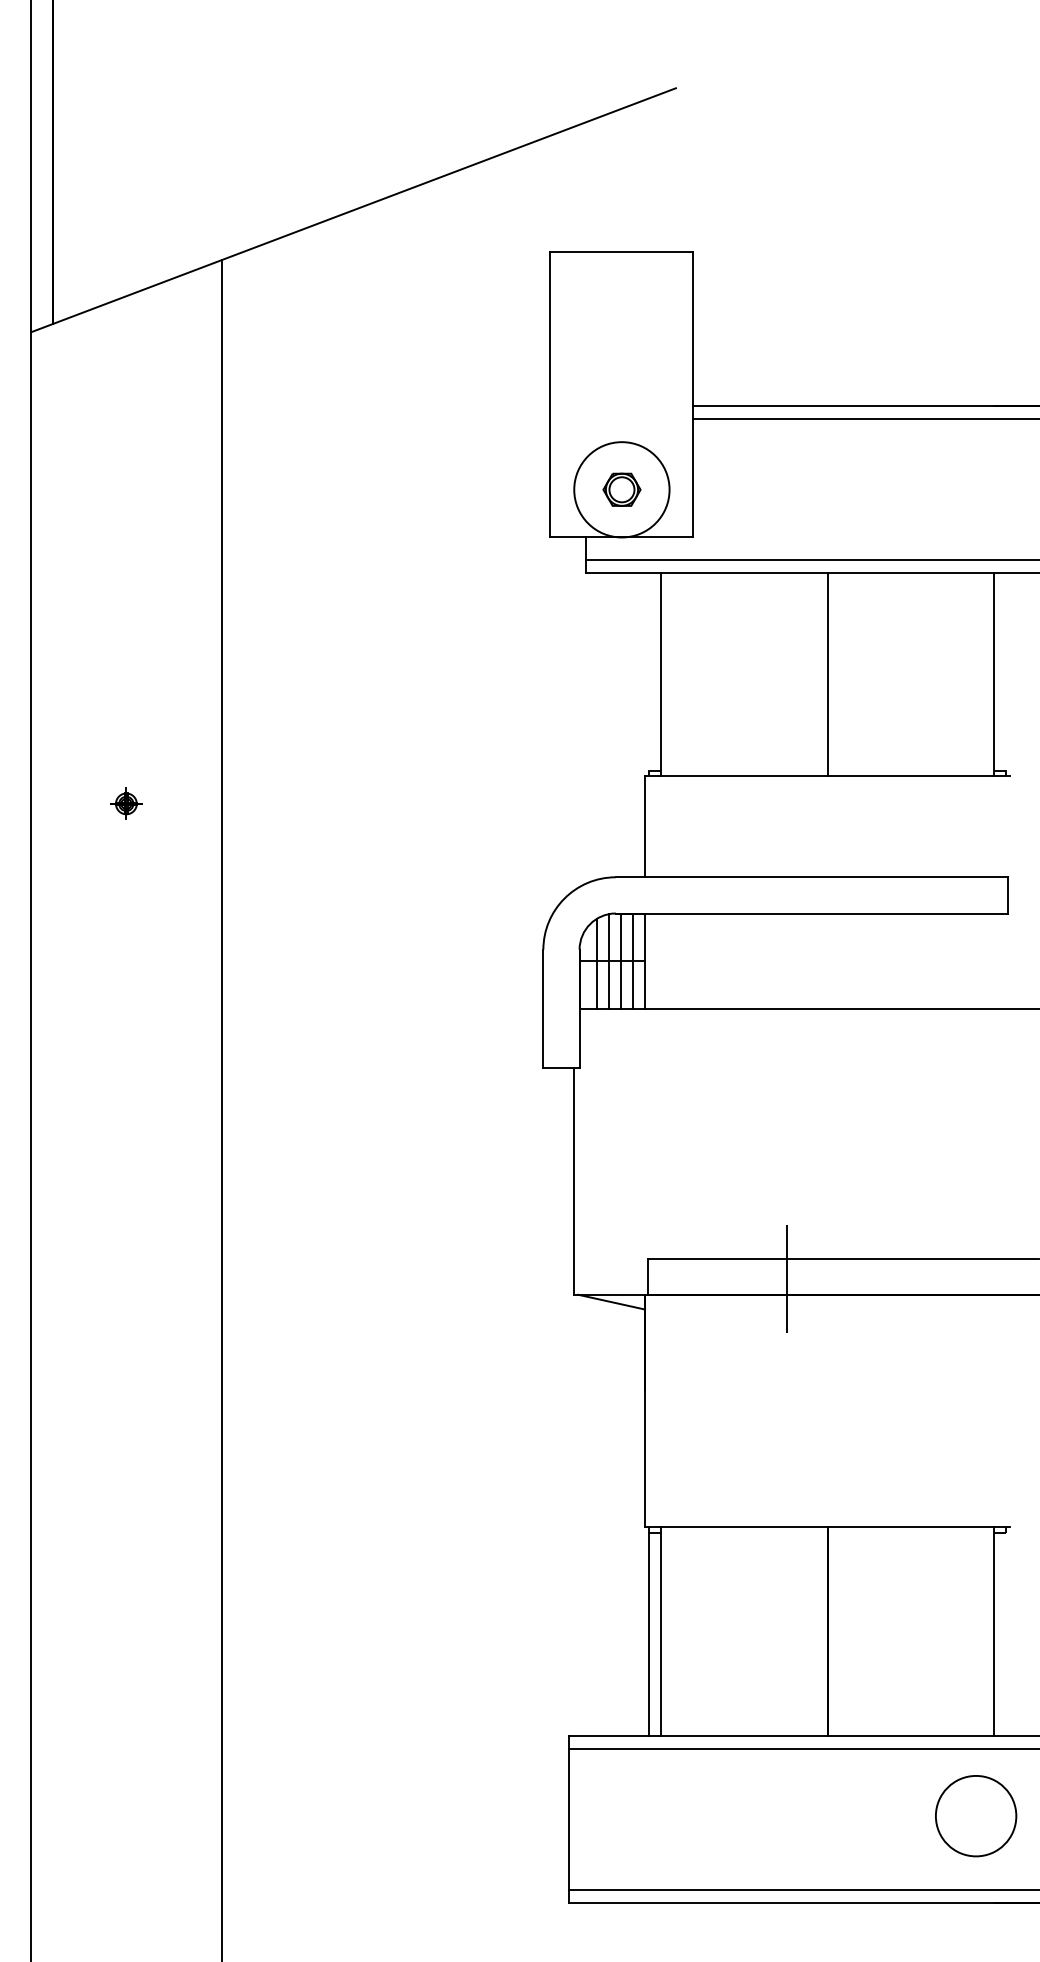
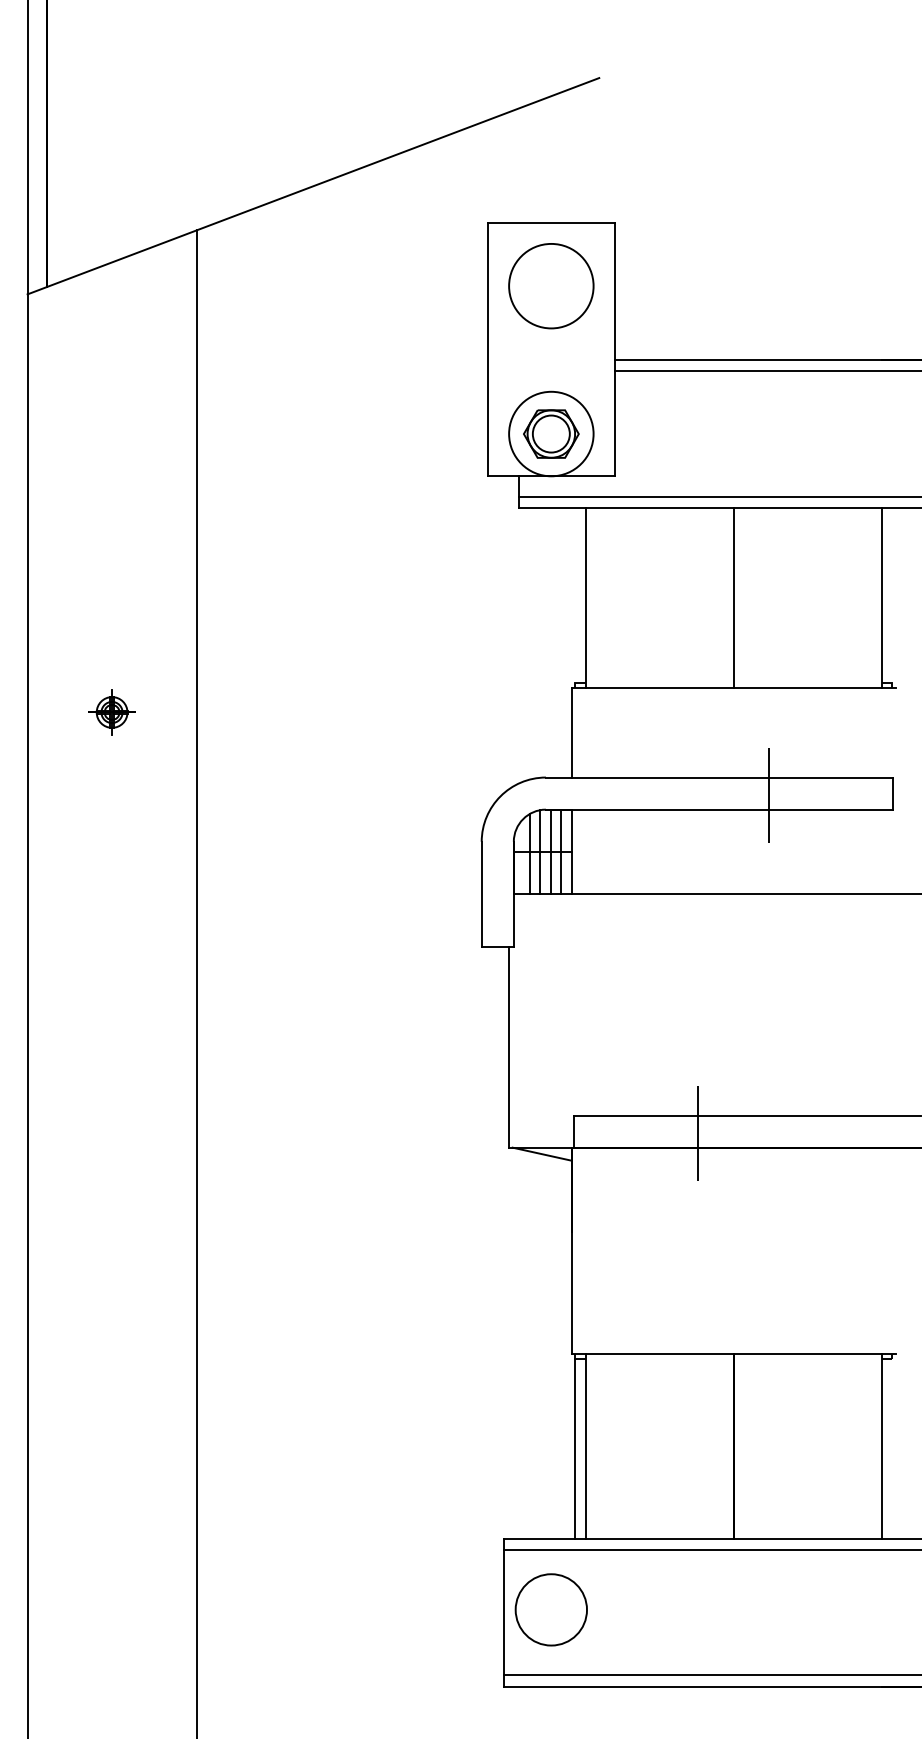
circle: (622, 323) -> (551, 286), added
part: (622, 489) -> (551, 433), size x1.67
part: (125, 803) -> (111, 712), size x1.67
line: (867, 897) -> (769, 795), added
circle: (975, 1815) -> (550, 1609), moved

